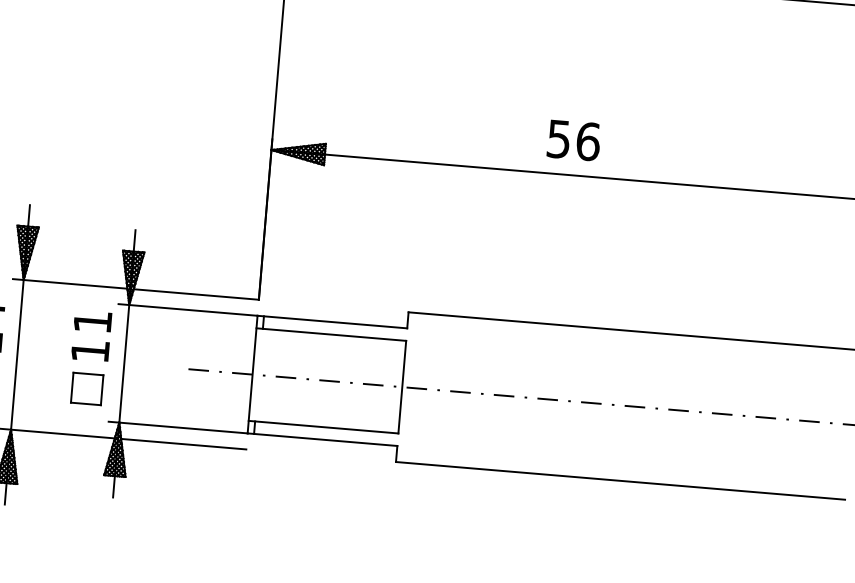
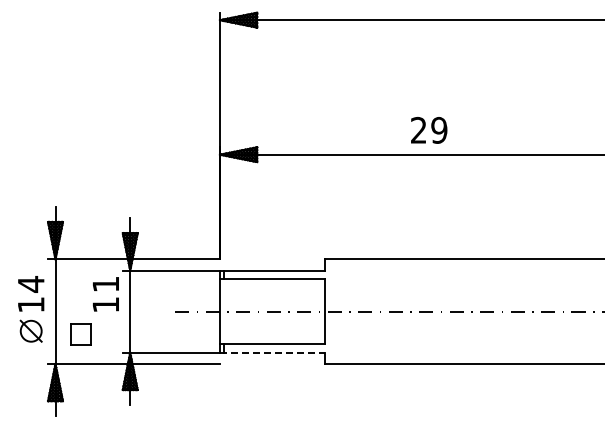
text: (574, 139) -> (429, 129), 56 -> 29
part: (86, 389) -> (80, 334), moved
line: (322, 439) -> (272, 352), solid -> dashed

